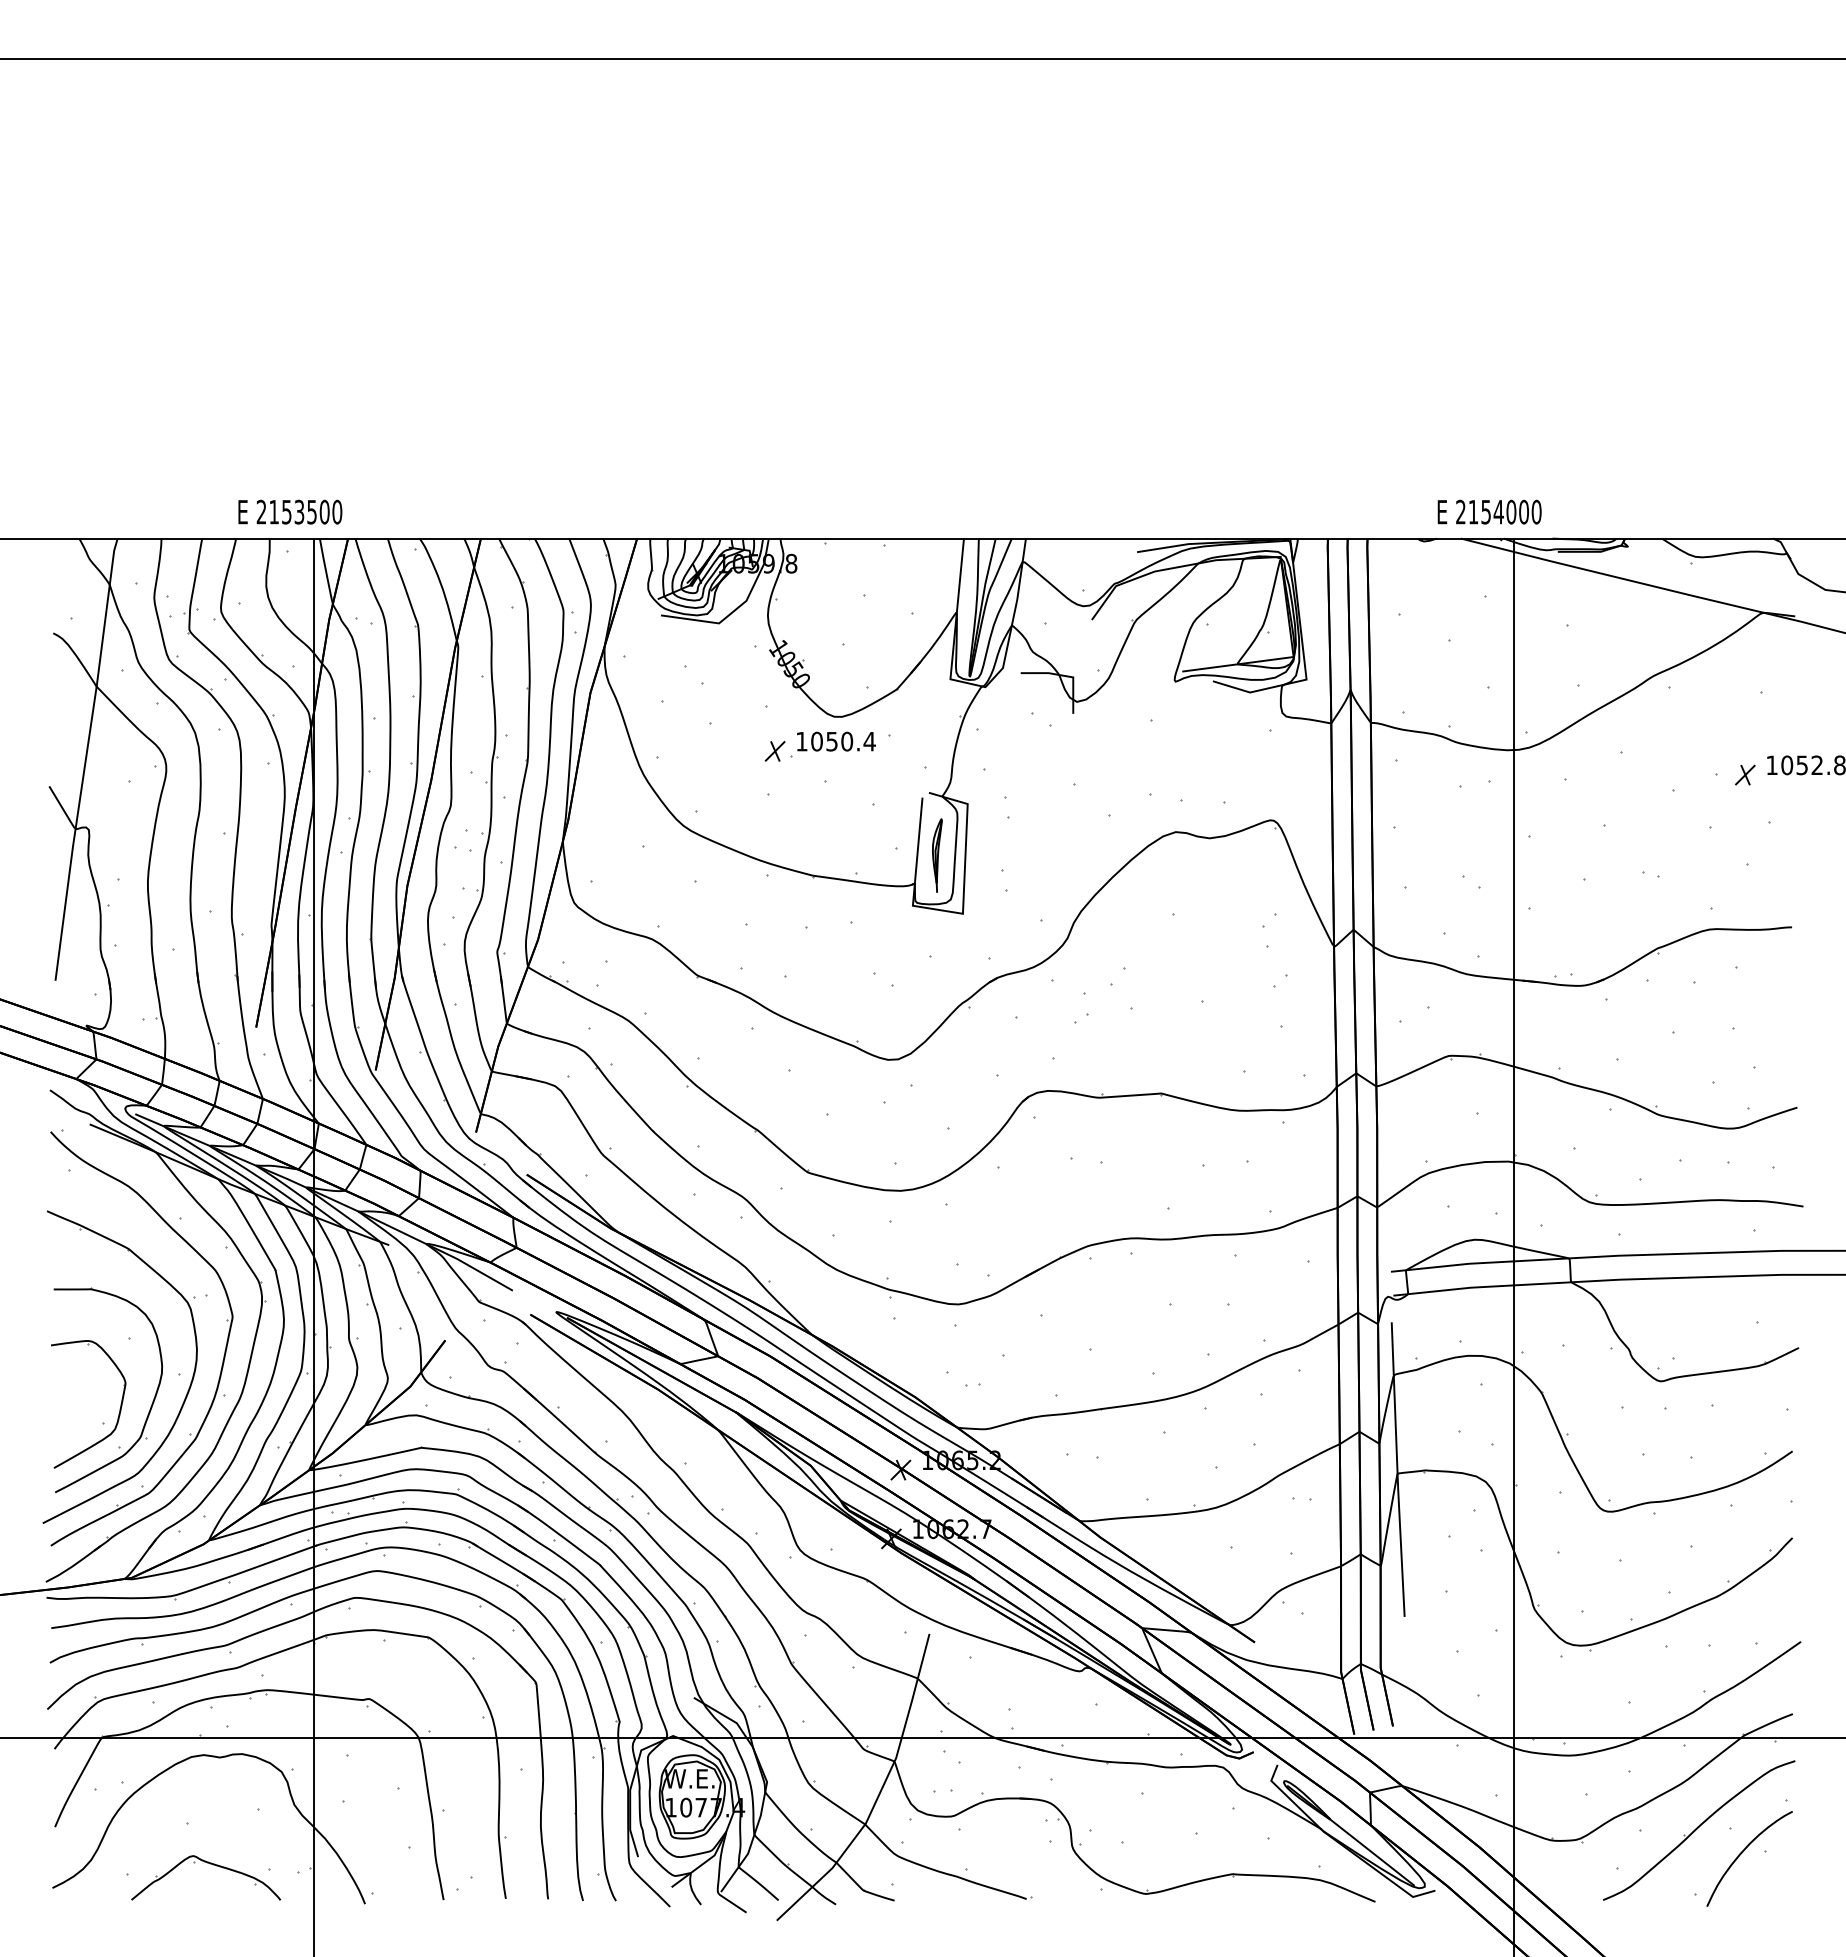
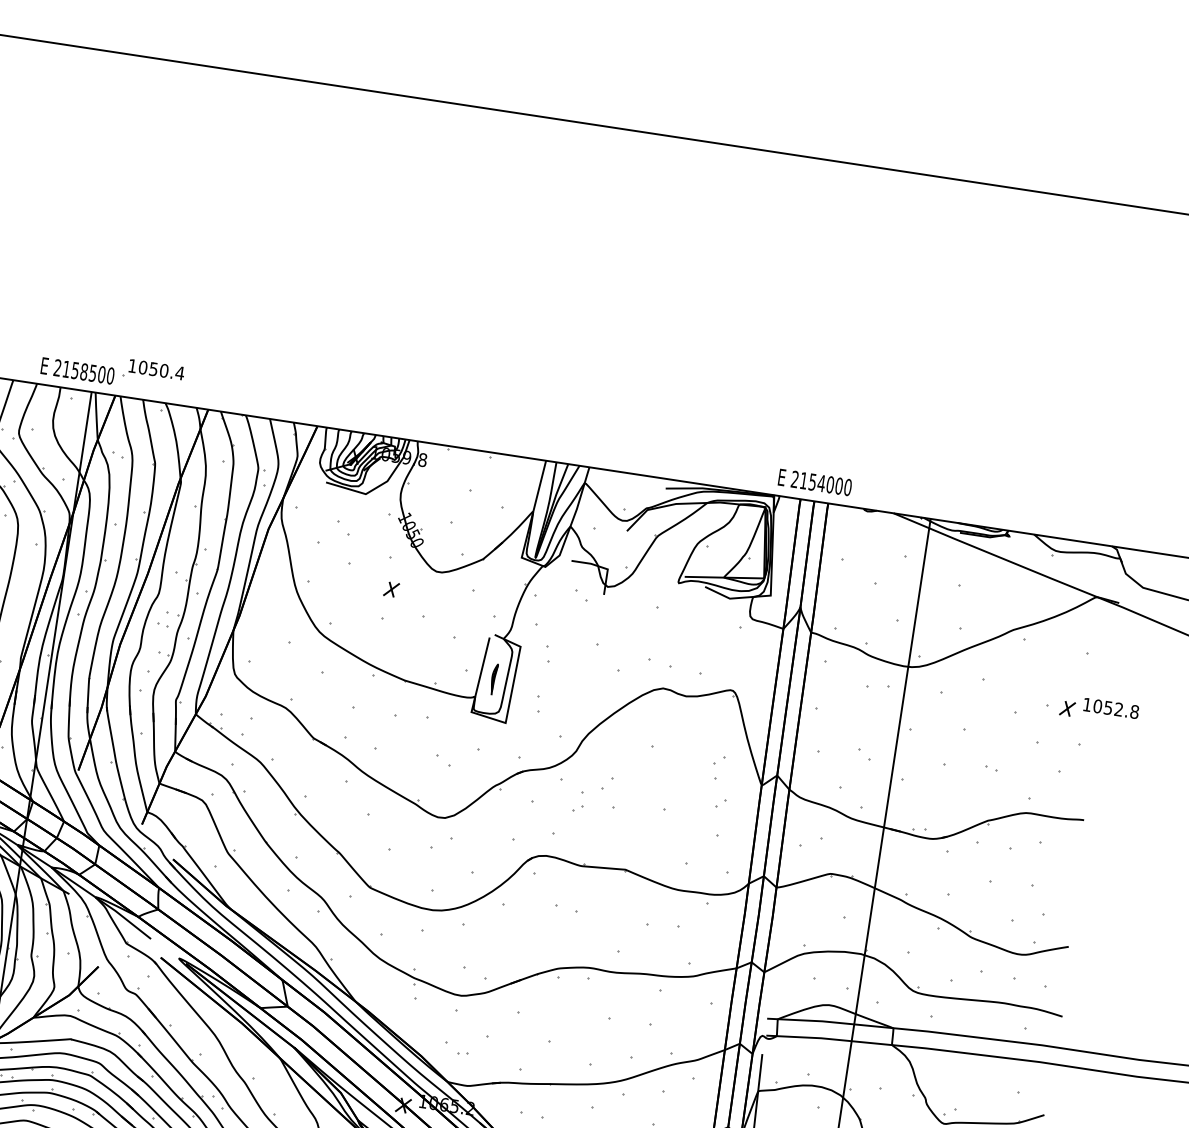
text: (299, 511) -> (84, 371), 2153500 -> 2158500
text: (1489, 511) -> (815, 482), moved
part: (832, 744) -> (153, 371), moved
part: (937, 855) -> (494, 679), size x0.6

